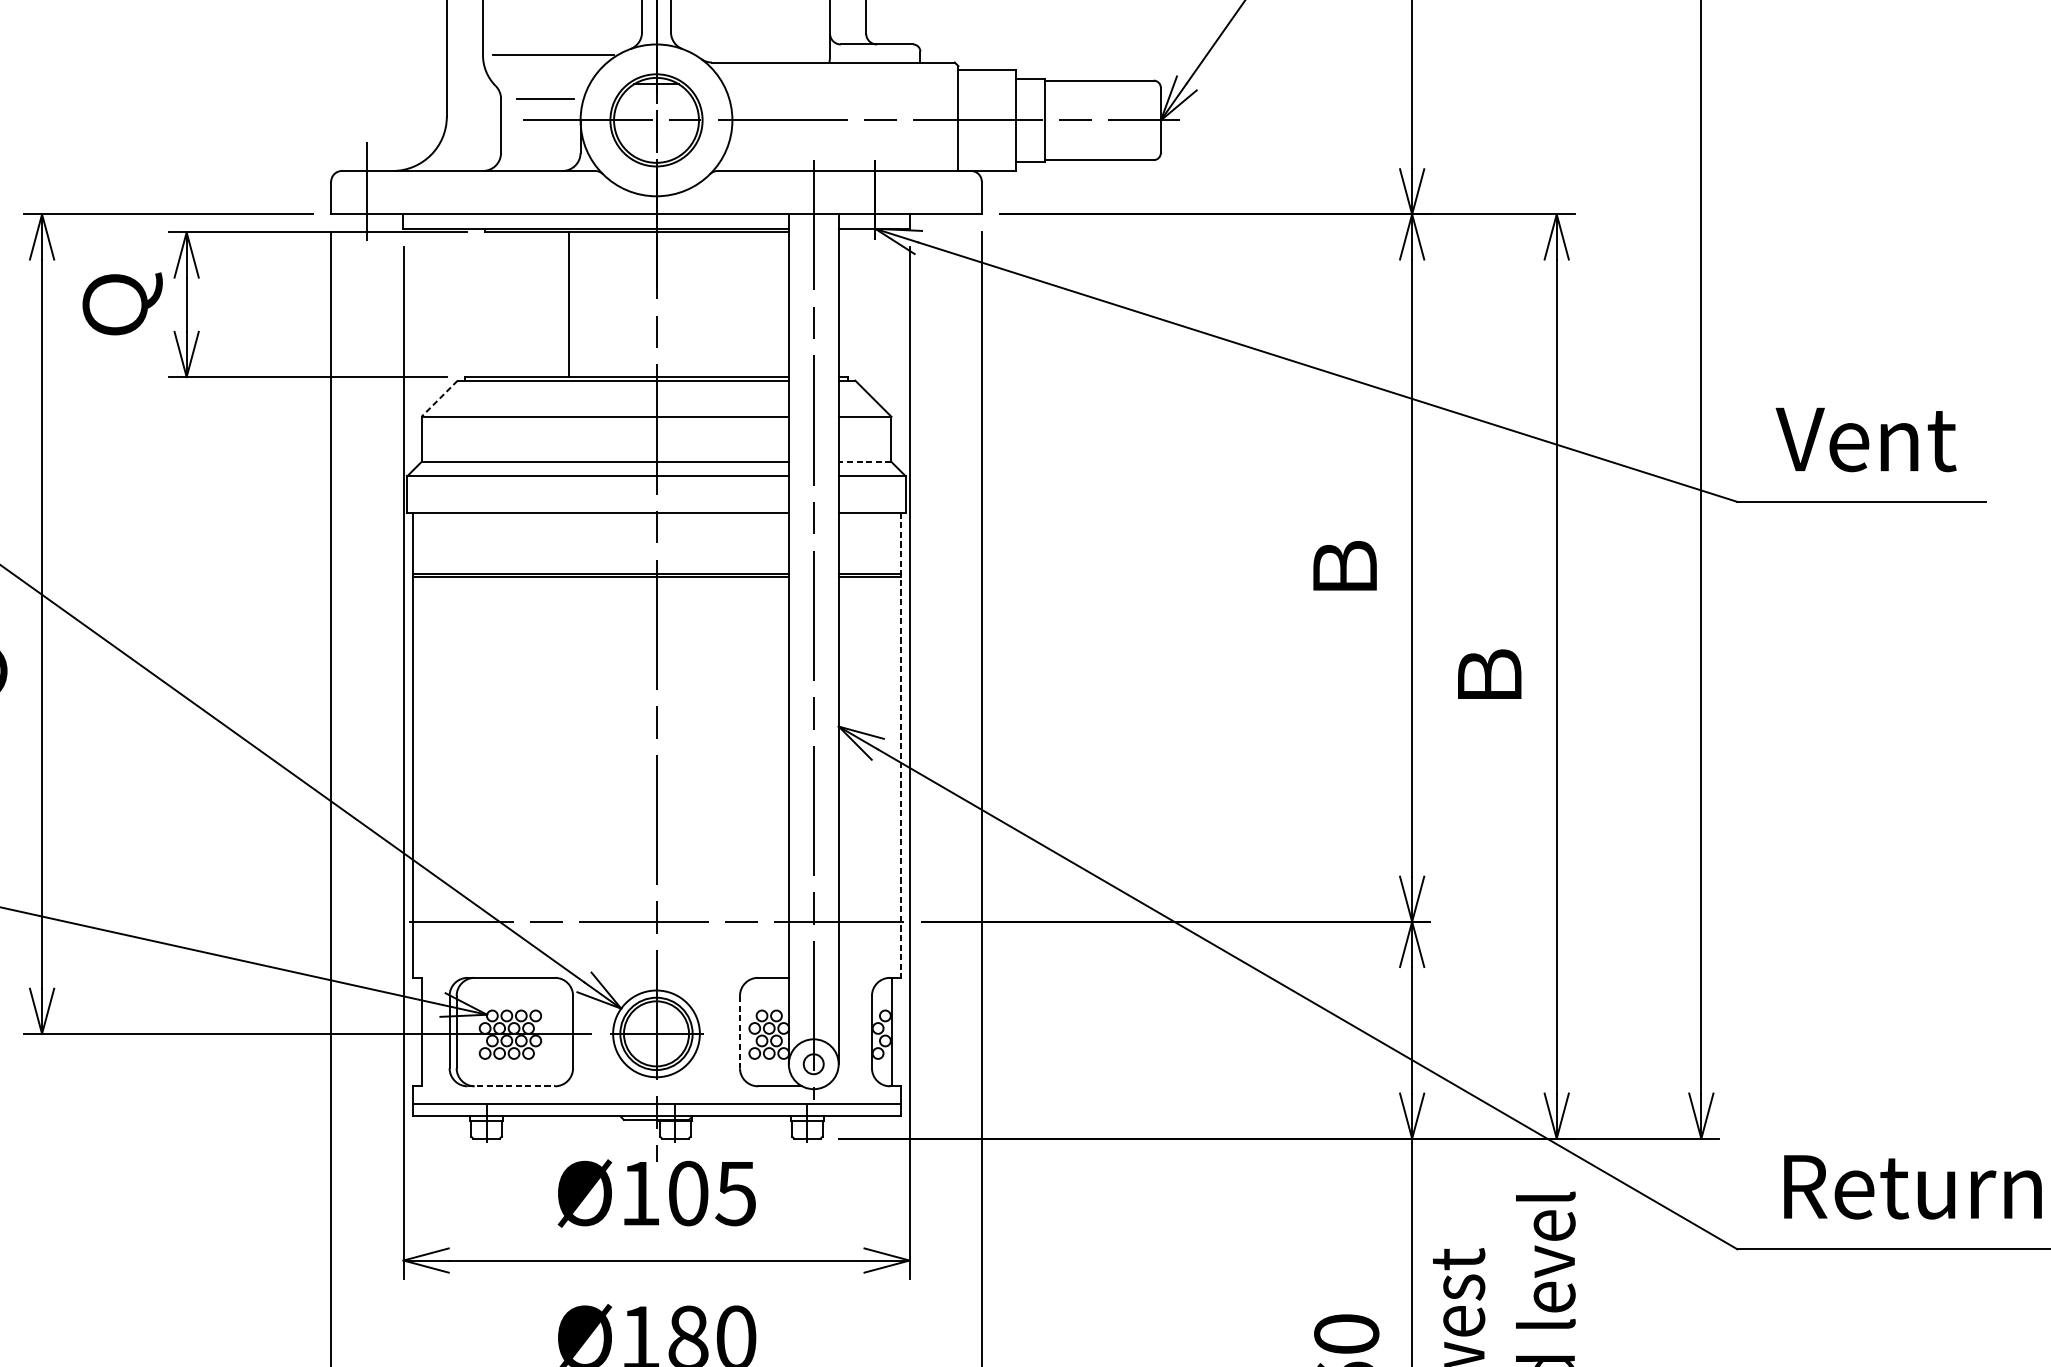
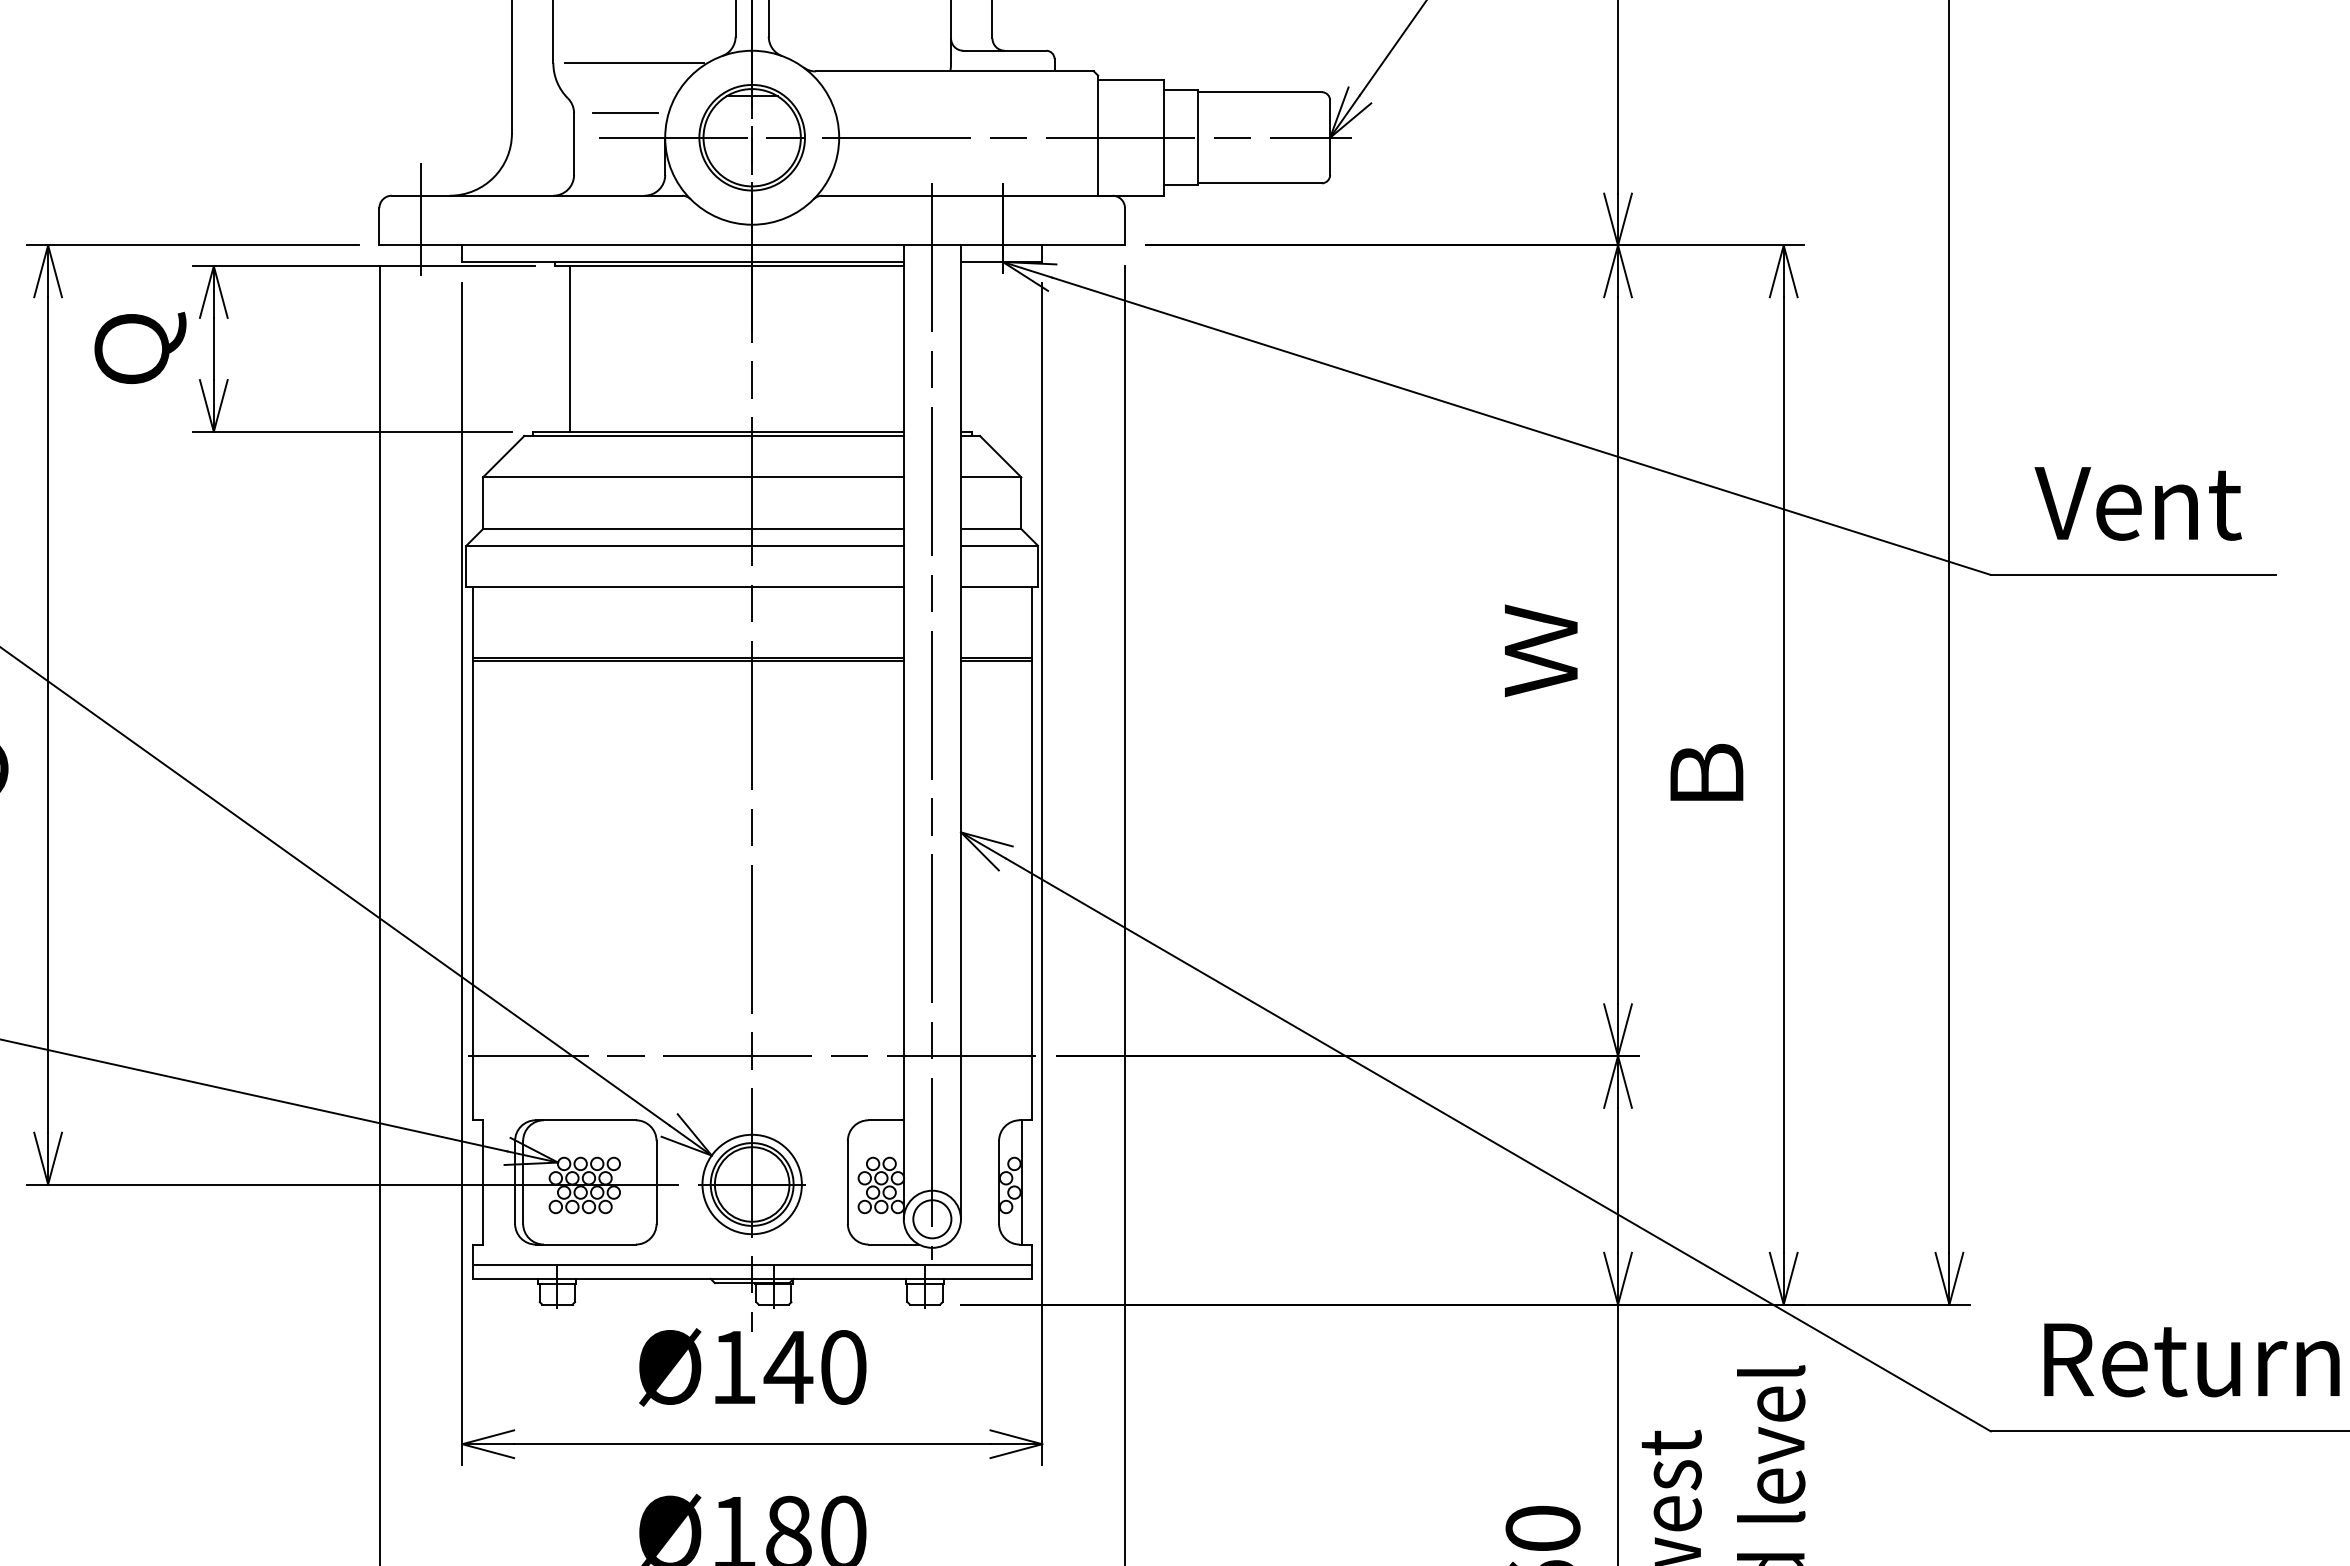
line: (568, 304) -> (569, 348), moved
line: (439, 399) -> (503, 457), dashed -> solid
line: (864, 462) -> (990, 529), dashed -> solid
text: (1345, 567) -> (1541, 650), Ｂ -> Ｗ
line: (900, 745) -> (1031, 853), dashed -> solid
line: (739, 1032) -> (847, 1182), dashed -> solid
circle: (813, 1064) -> (932, 1219), size x1.67
line: (511, 1086) -> (586, 1244), dashed -> solid
text: (710, 1193) -> (814, 1367), Ø105 -> Ø140

